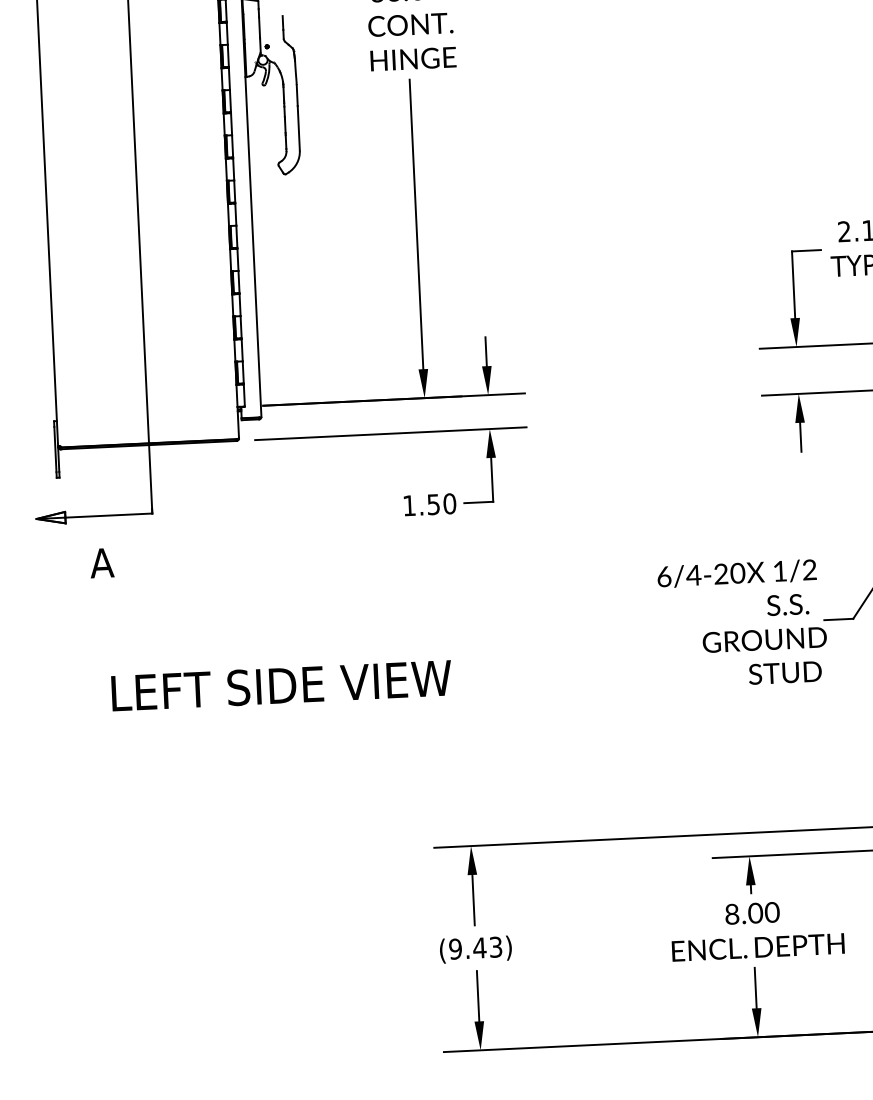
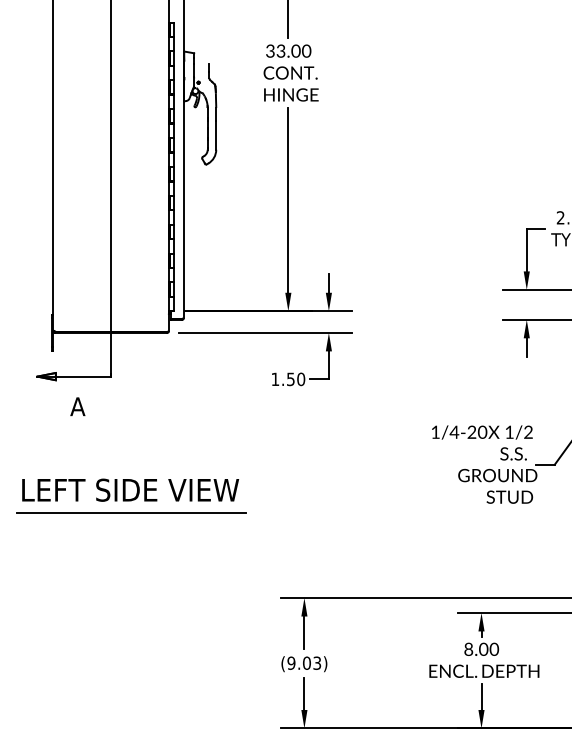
text: (664, 575) -> (435, 431), 6/4-20 -> 1/4-20
text: (281, 684) -> (130, 489), moved
line: (193, 724) -> (131, 512), added
text: (479, 946) -> (306, 662), (9.43) -> (9.03)

